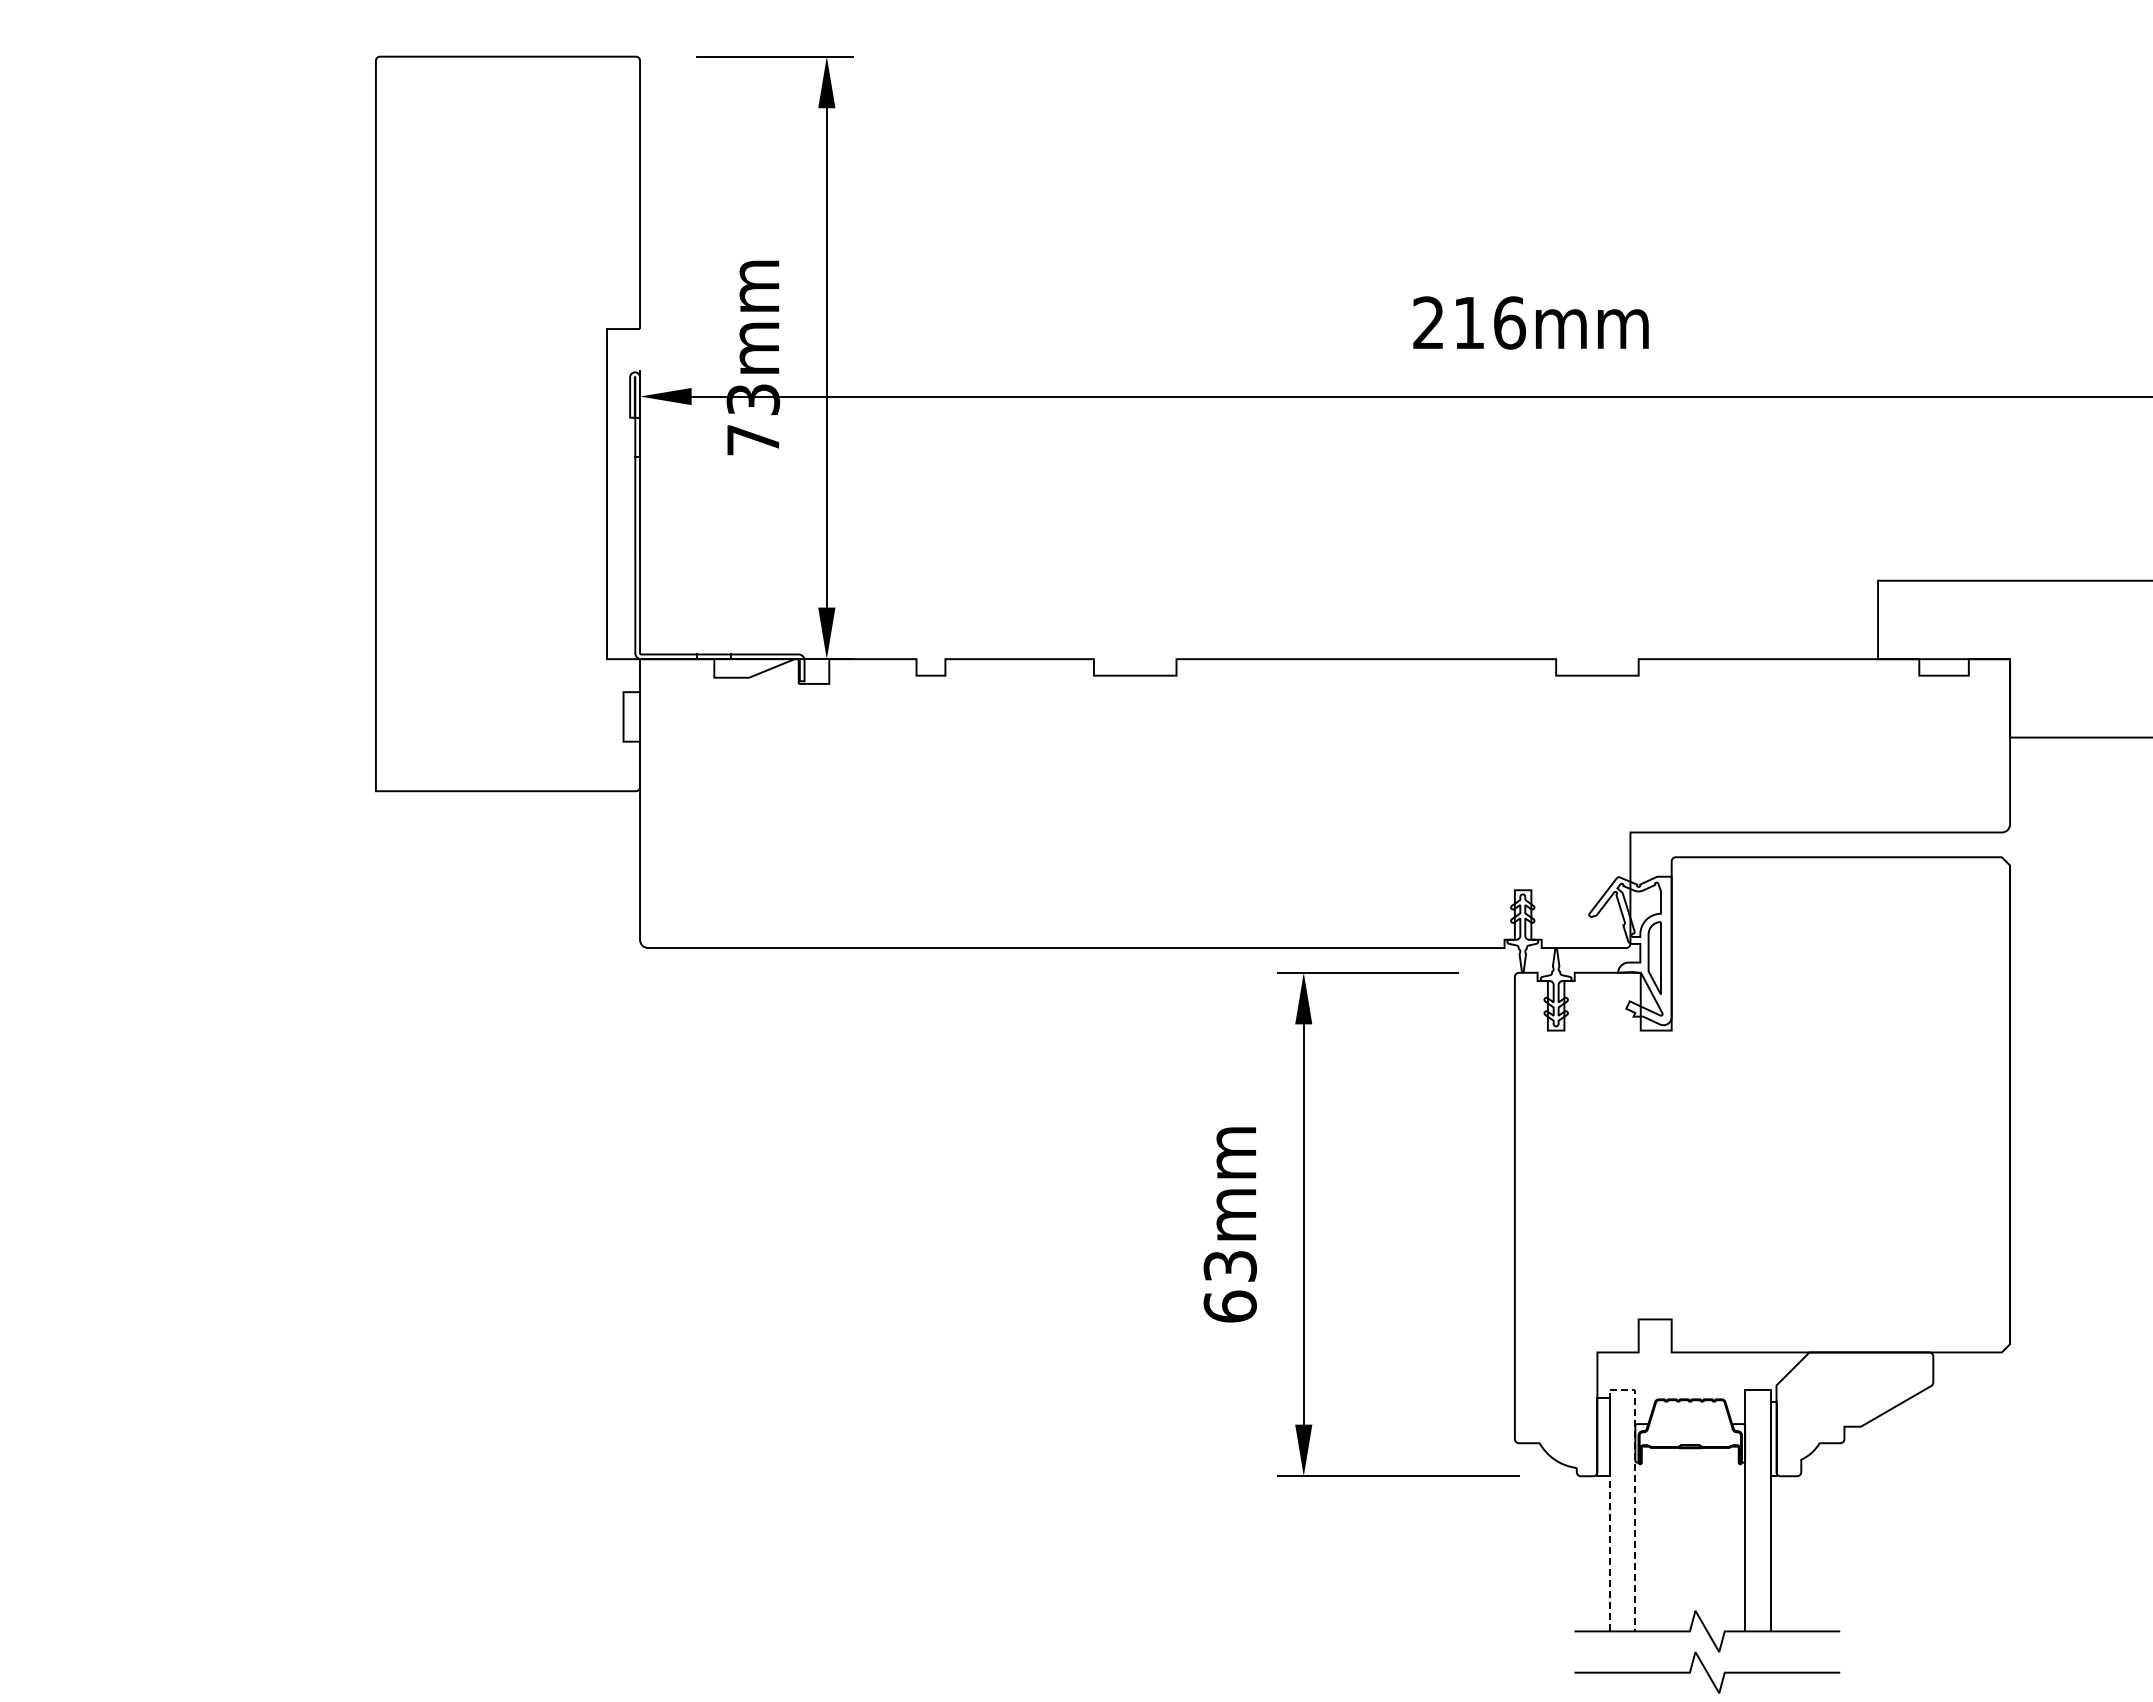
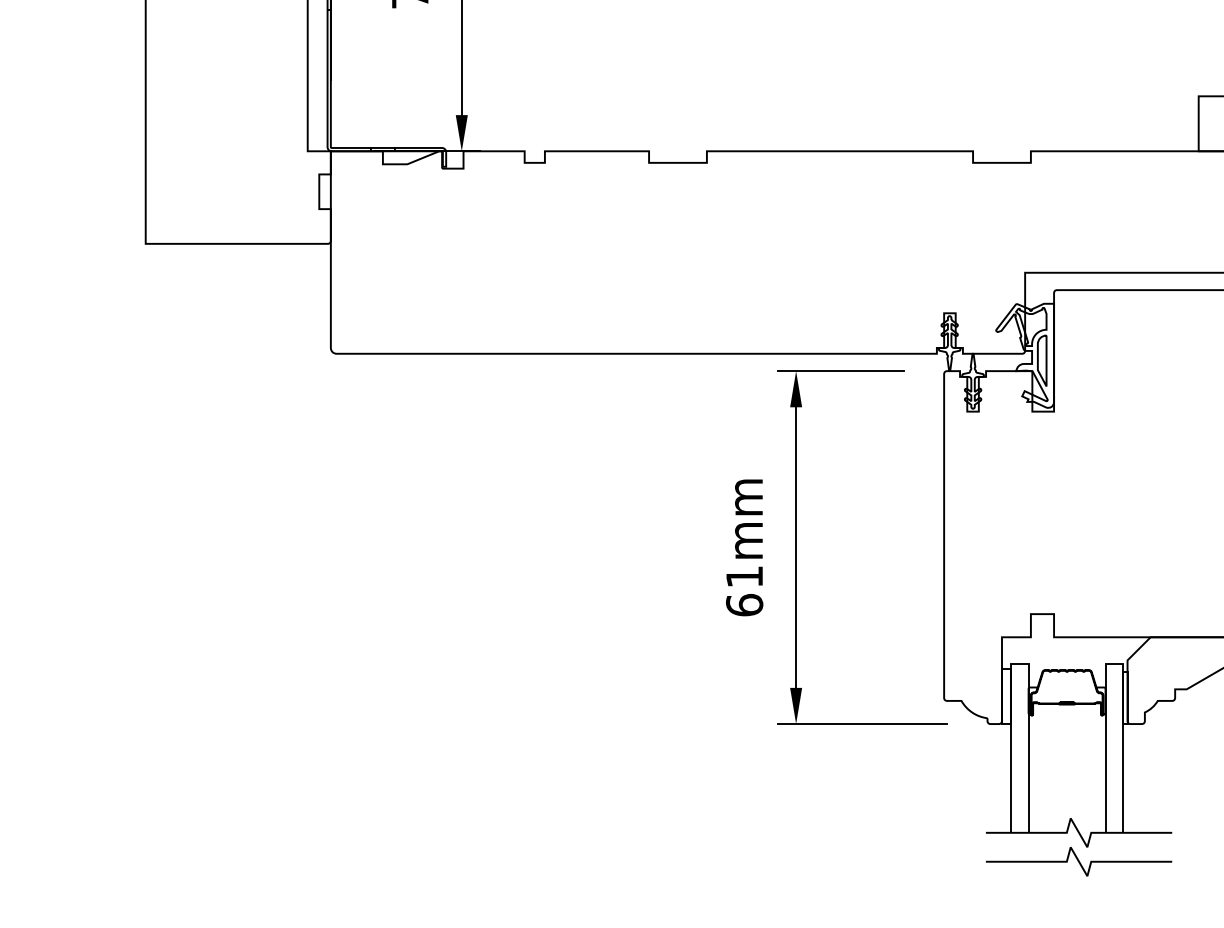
text: (1229, 1266) -> (744, 577), 63mm -> 61mm
line: (1622, 1390) -> (1019, 663), dashed -> solid

